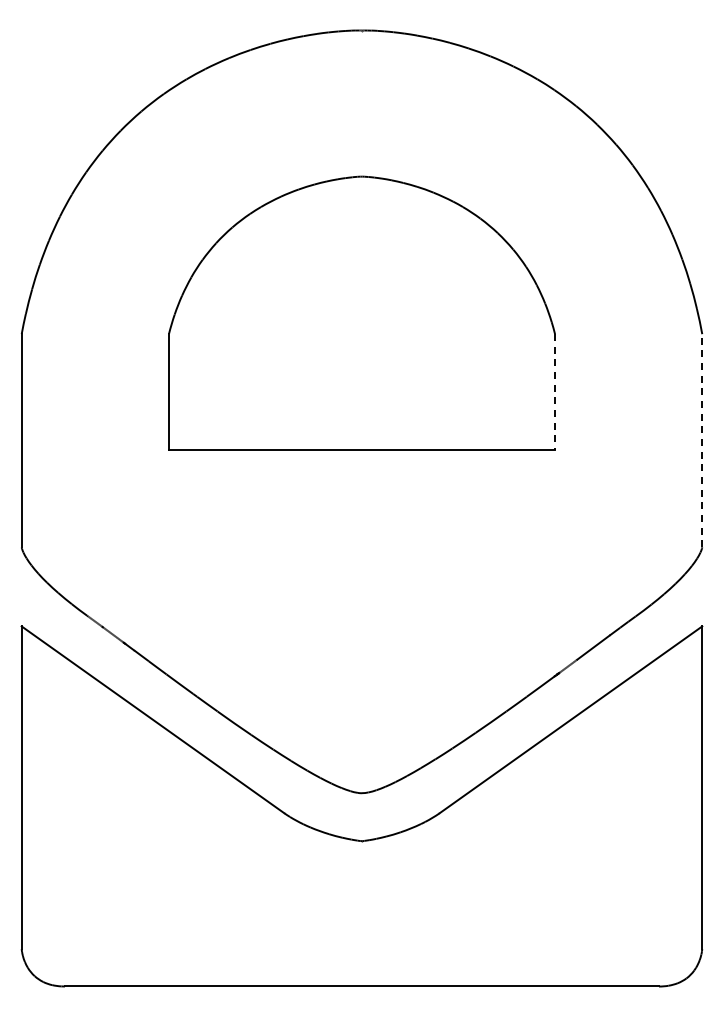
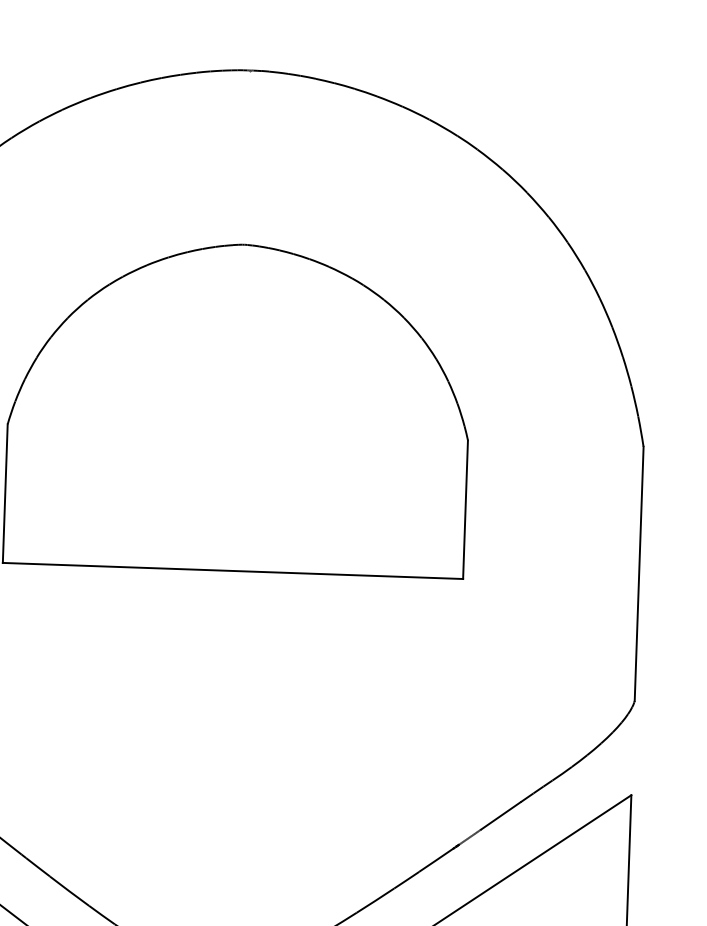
line: (555, 392) -> (466, 510), dashed -> solid
line: (702, 440) -> (639, 573), dashed -> solid

